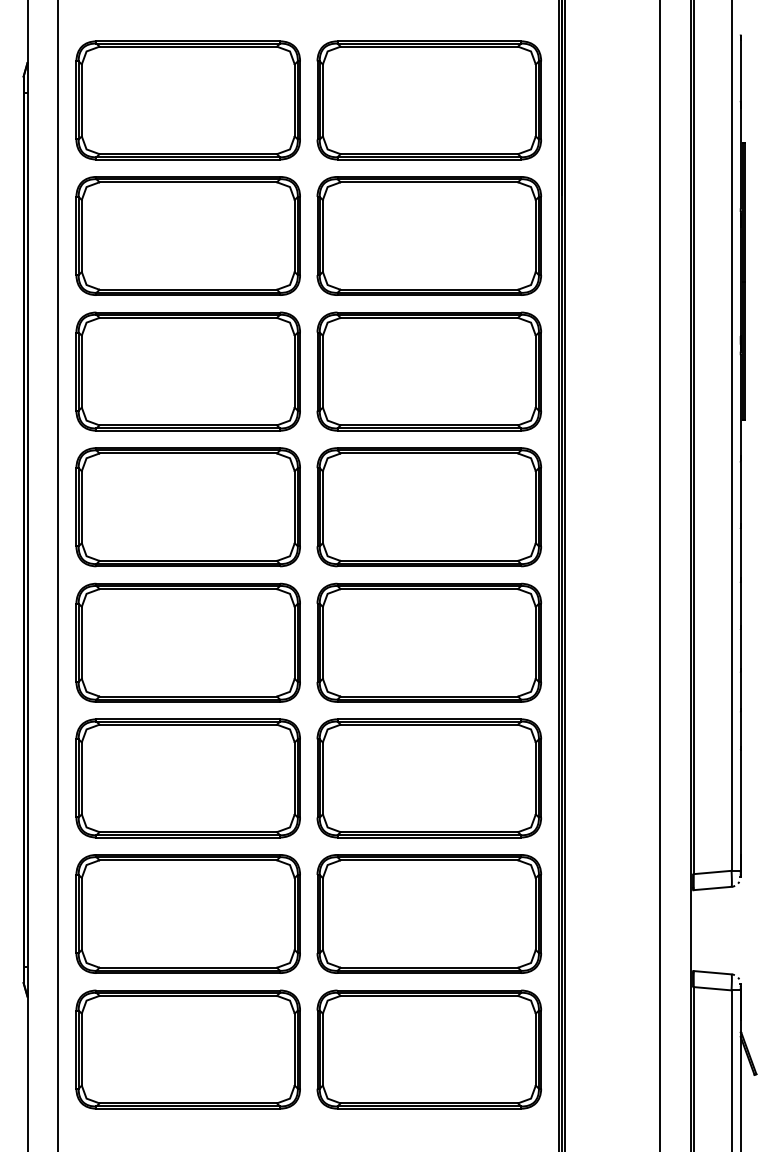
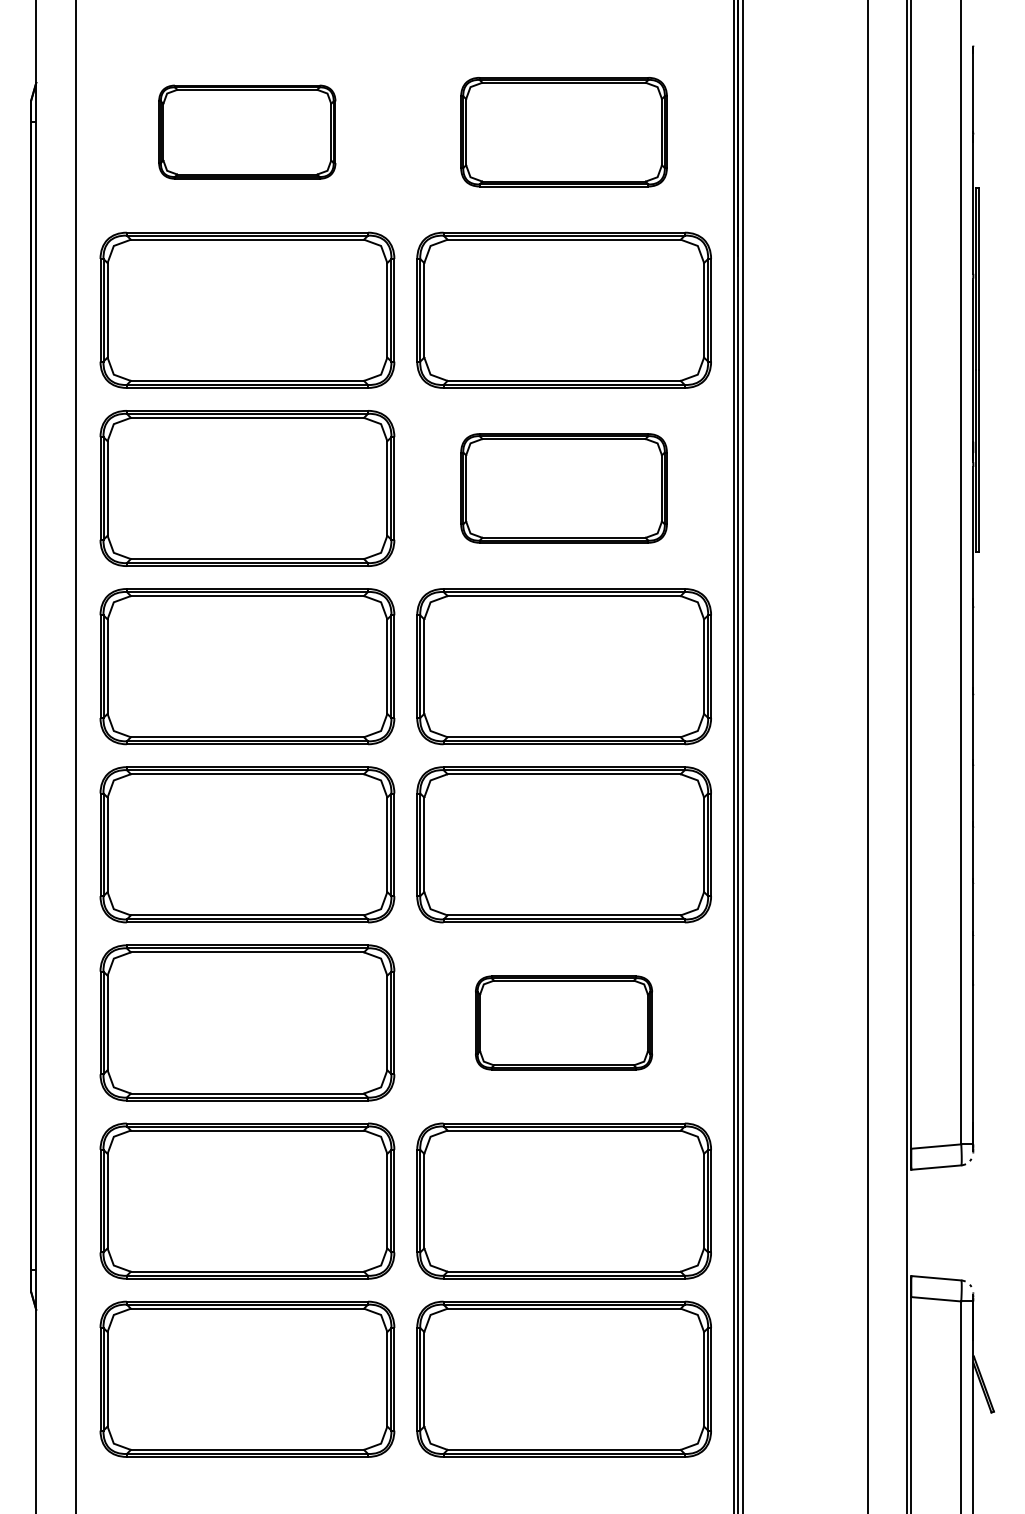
part: (187, 100) -> (246, 132), size x0.6
part: (428, 100) -> (563, 132), size x0.7
part: (428, 371) -> (563, 488), size x0.7
part: (428, 778) -> (563, 1023), size x0.6

